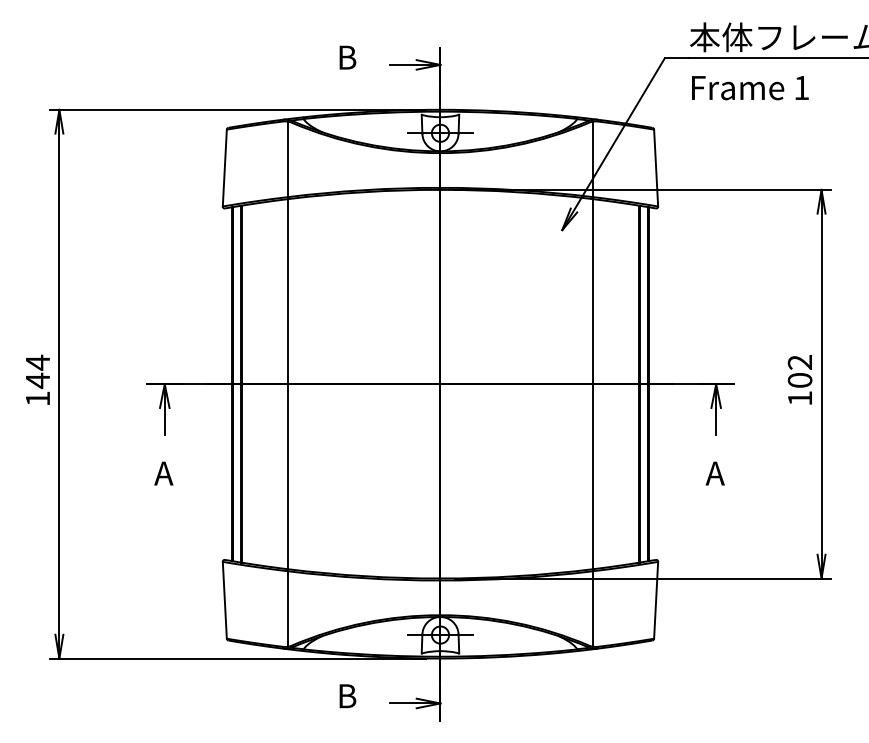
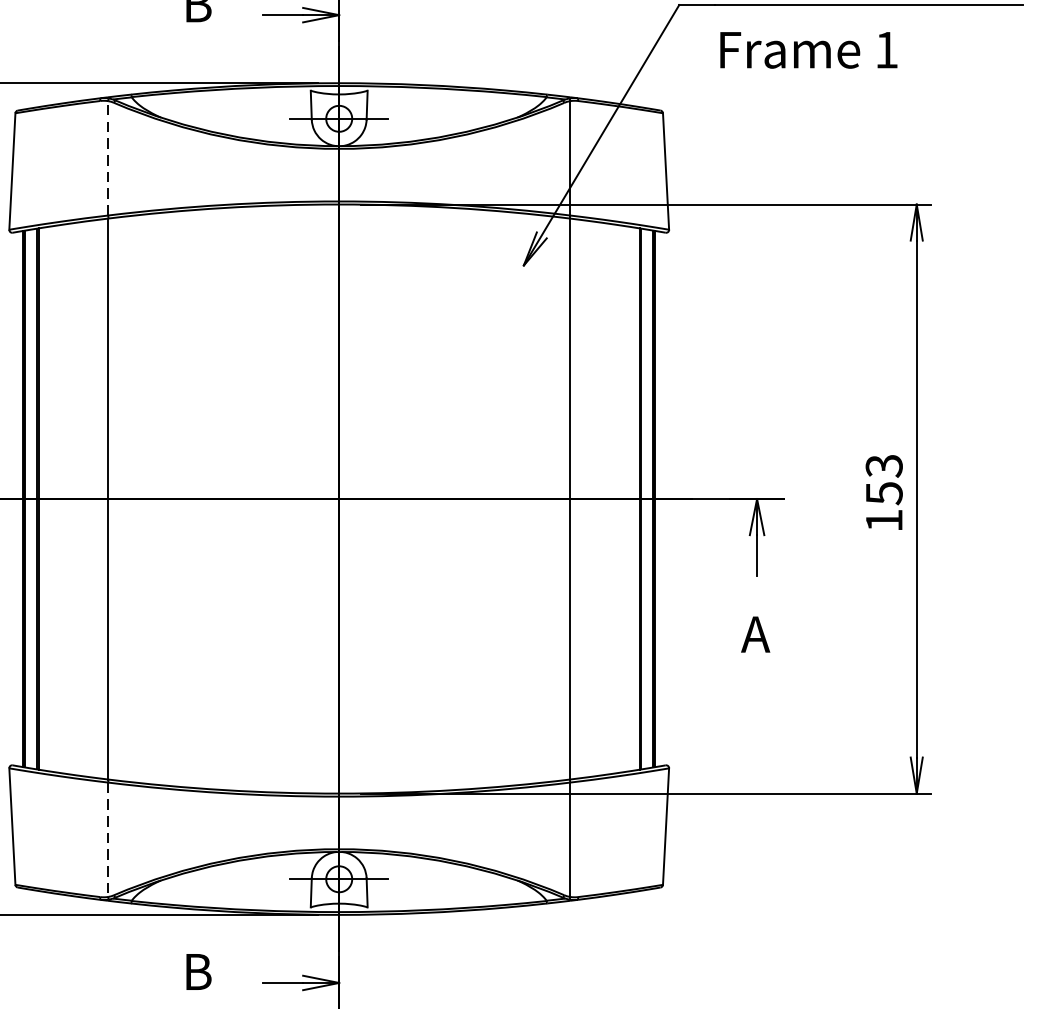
line: (288, 159) -> (108, 158), solid -> dashed
text: (799, 371) -> (883, 479), 102 -> 153
line: (288, 608) -> (108, 839), solid -> dashed

